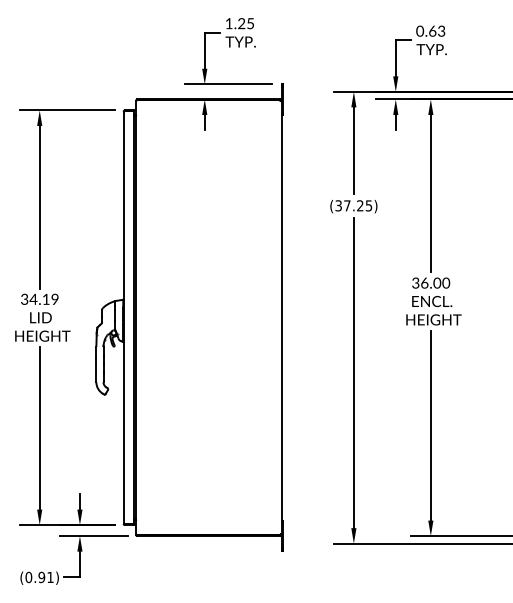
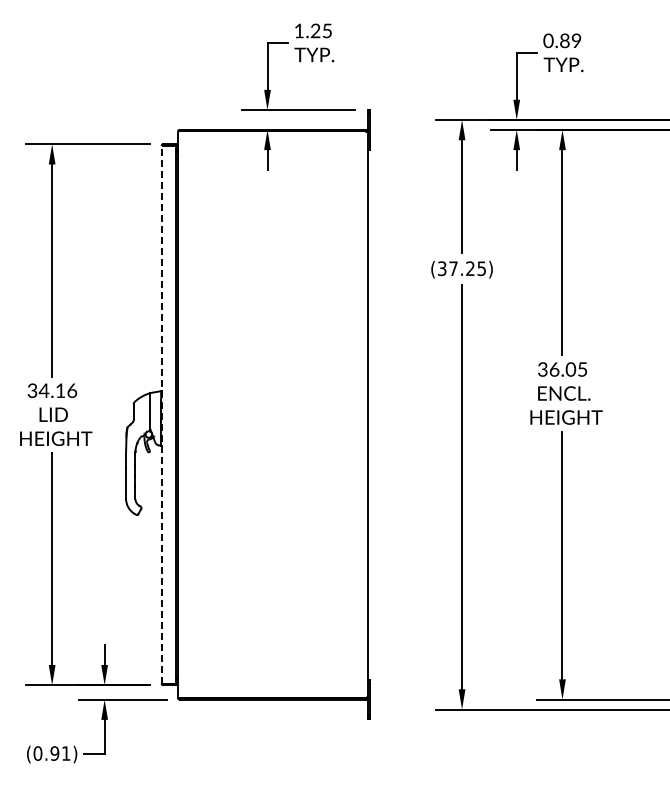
text: (436, 30) -> (570, 40), 0.63 -> 0.89
text: (446, 283) -> (582, 369), 36.00 -> 36.05
text: (55, 299) -> (72, 390), 34.19 -> 34.16
line: (123, 317) -> (161, 414), solid -> dashed

